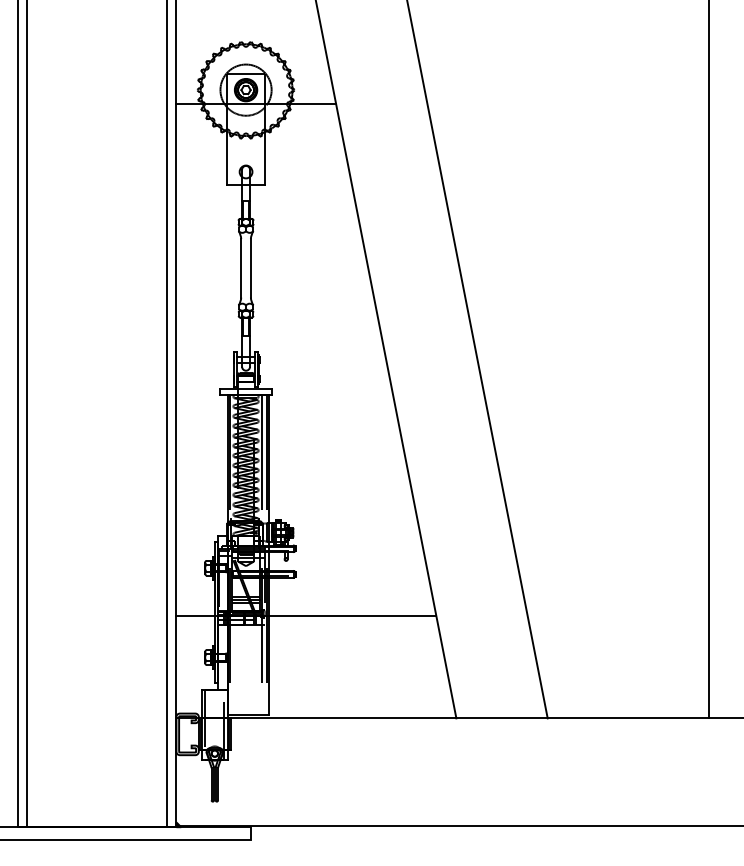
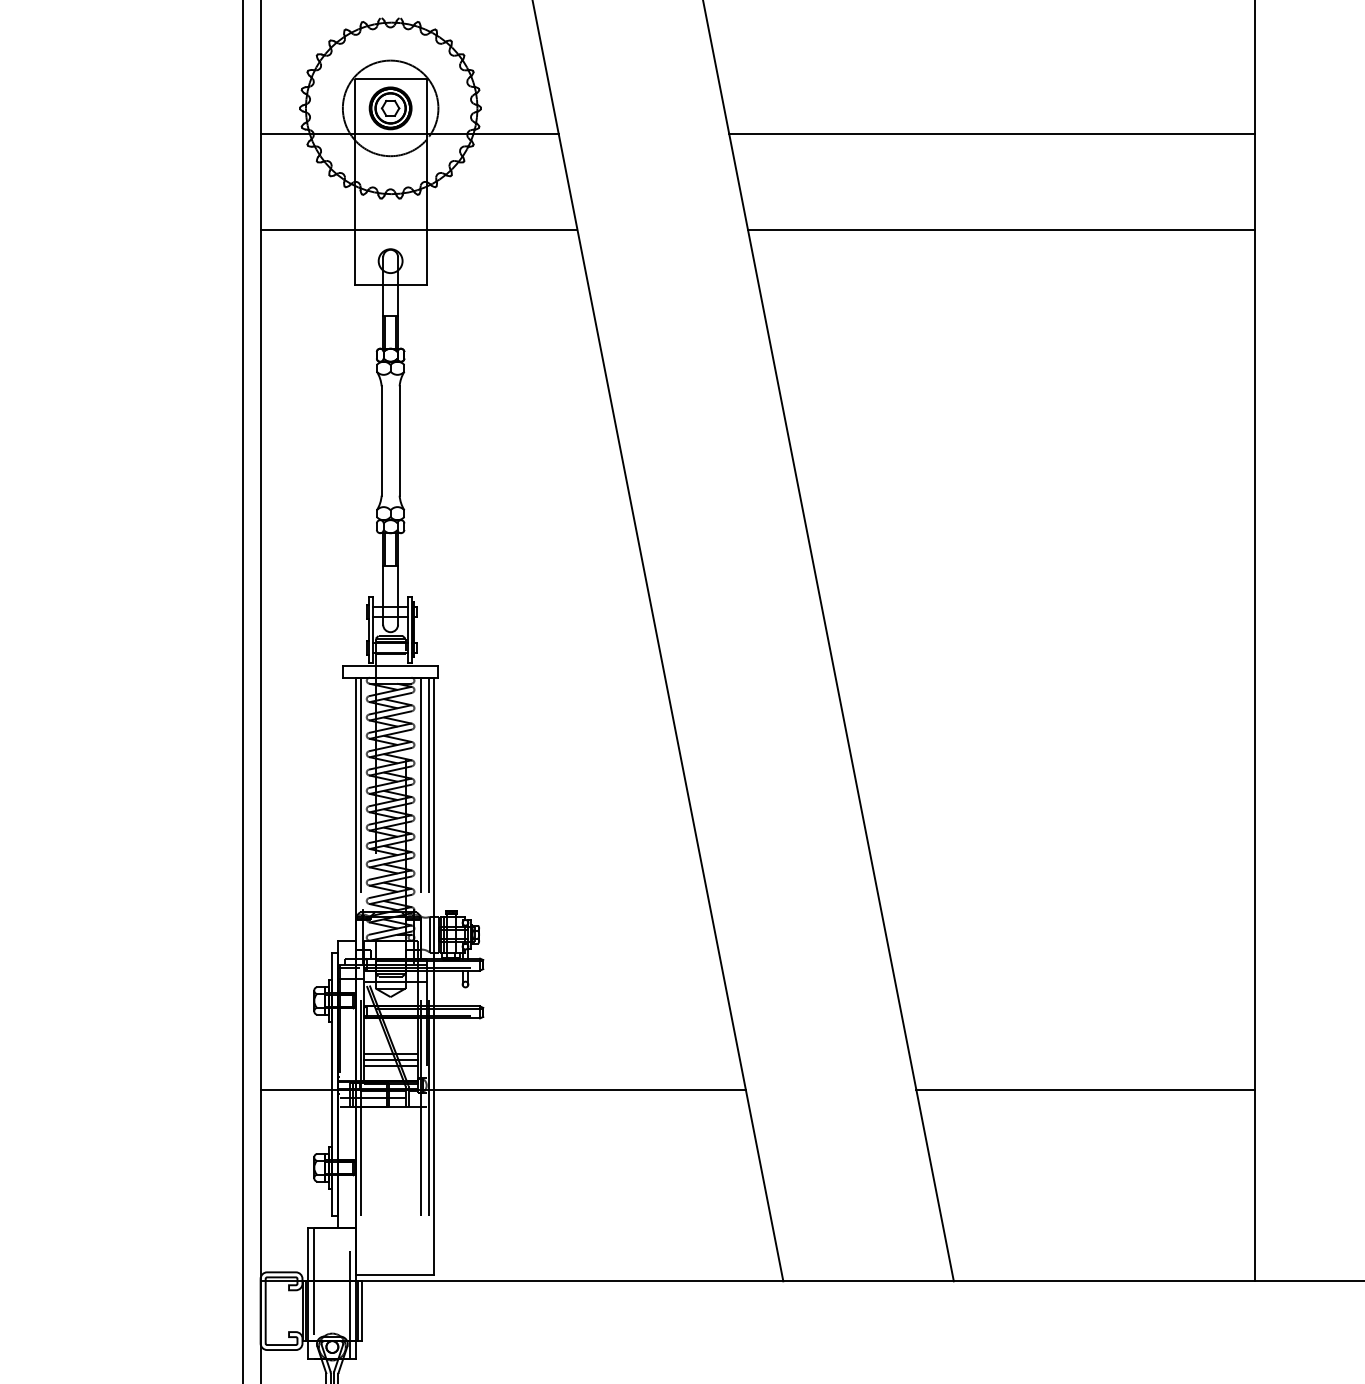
line: (568, 103) -> (992, 133), added
line: (261, 155) -> (419, 230), added
line: (573, 155) -> (1001, 230), added
line: (618, 615) -> (1085, 1089), added

